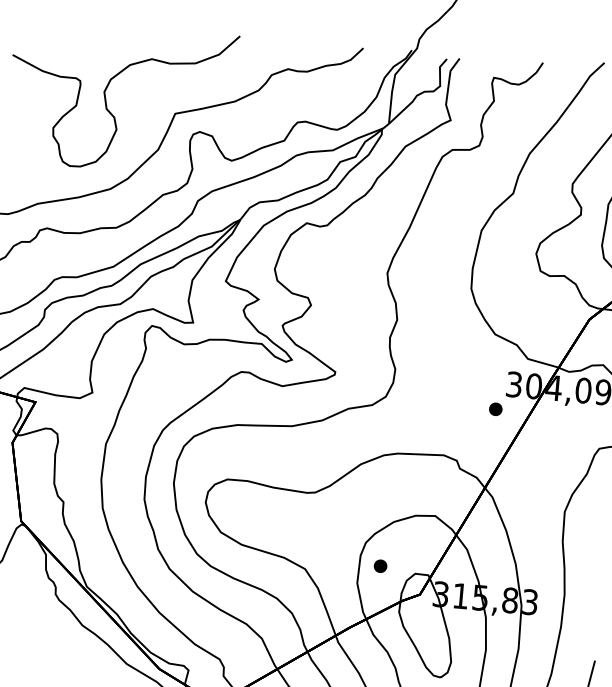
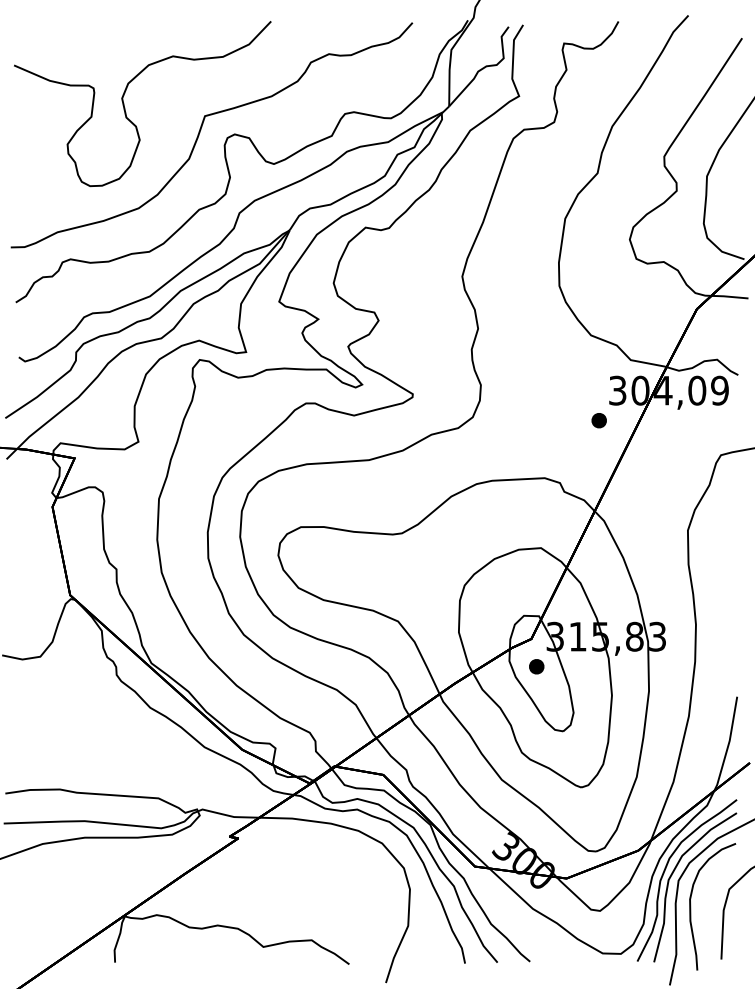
part: (380, 566) -> (536, 666), moved

